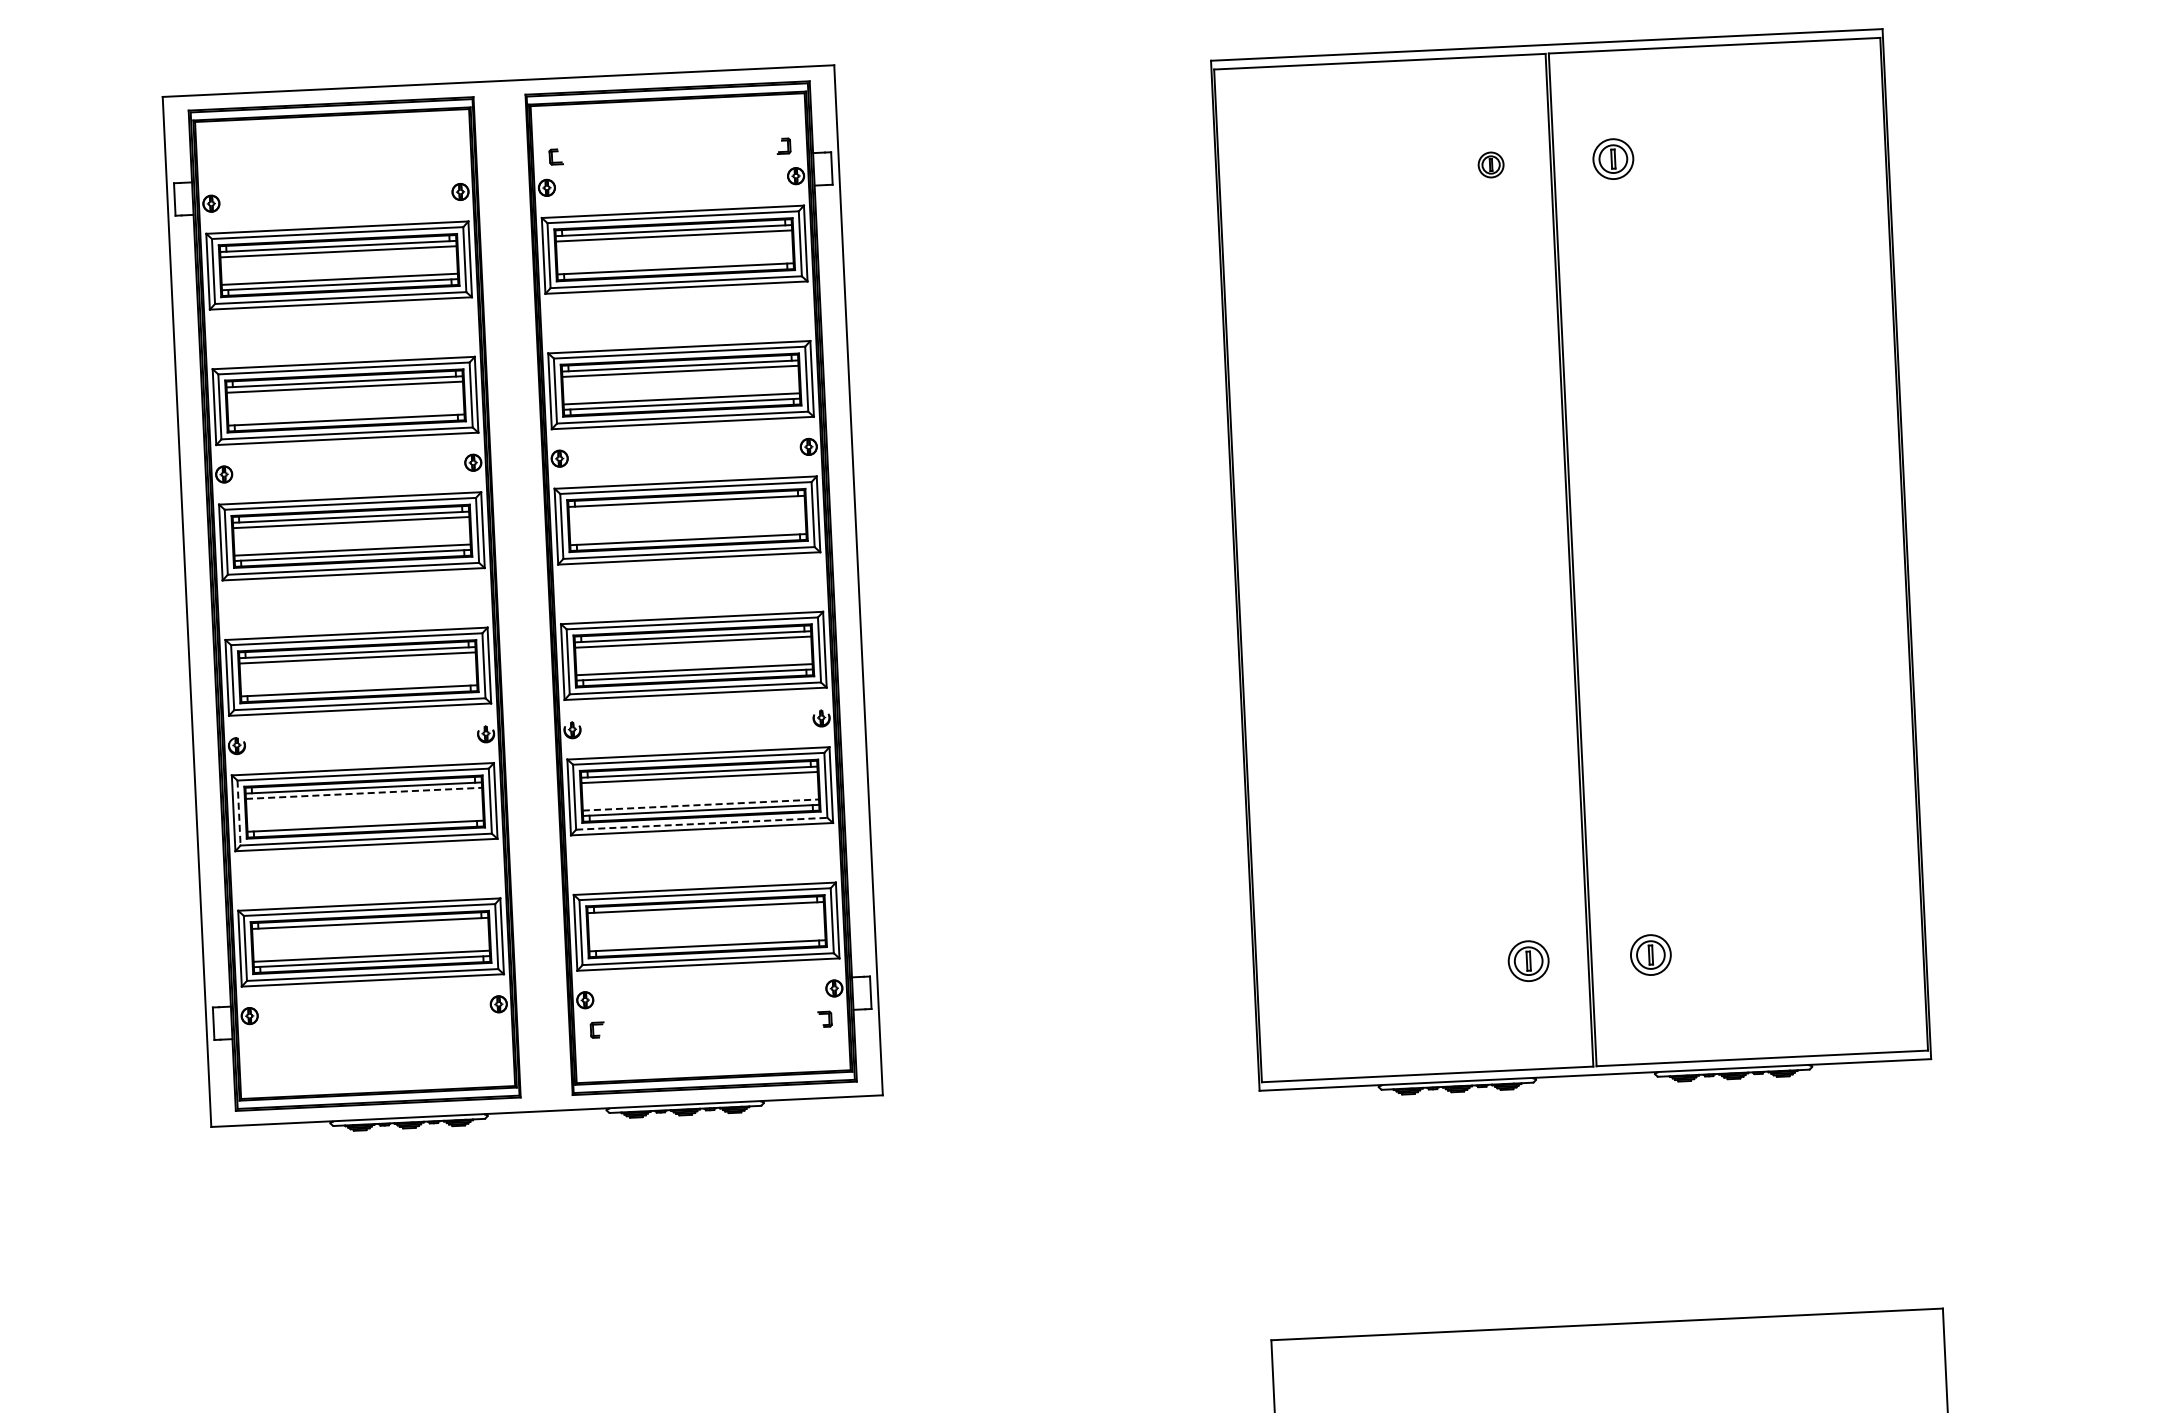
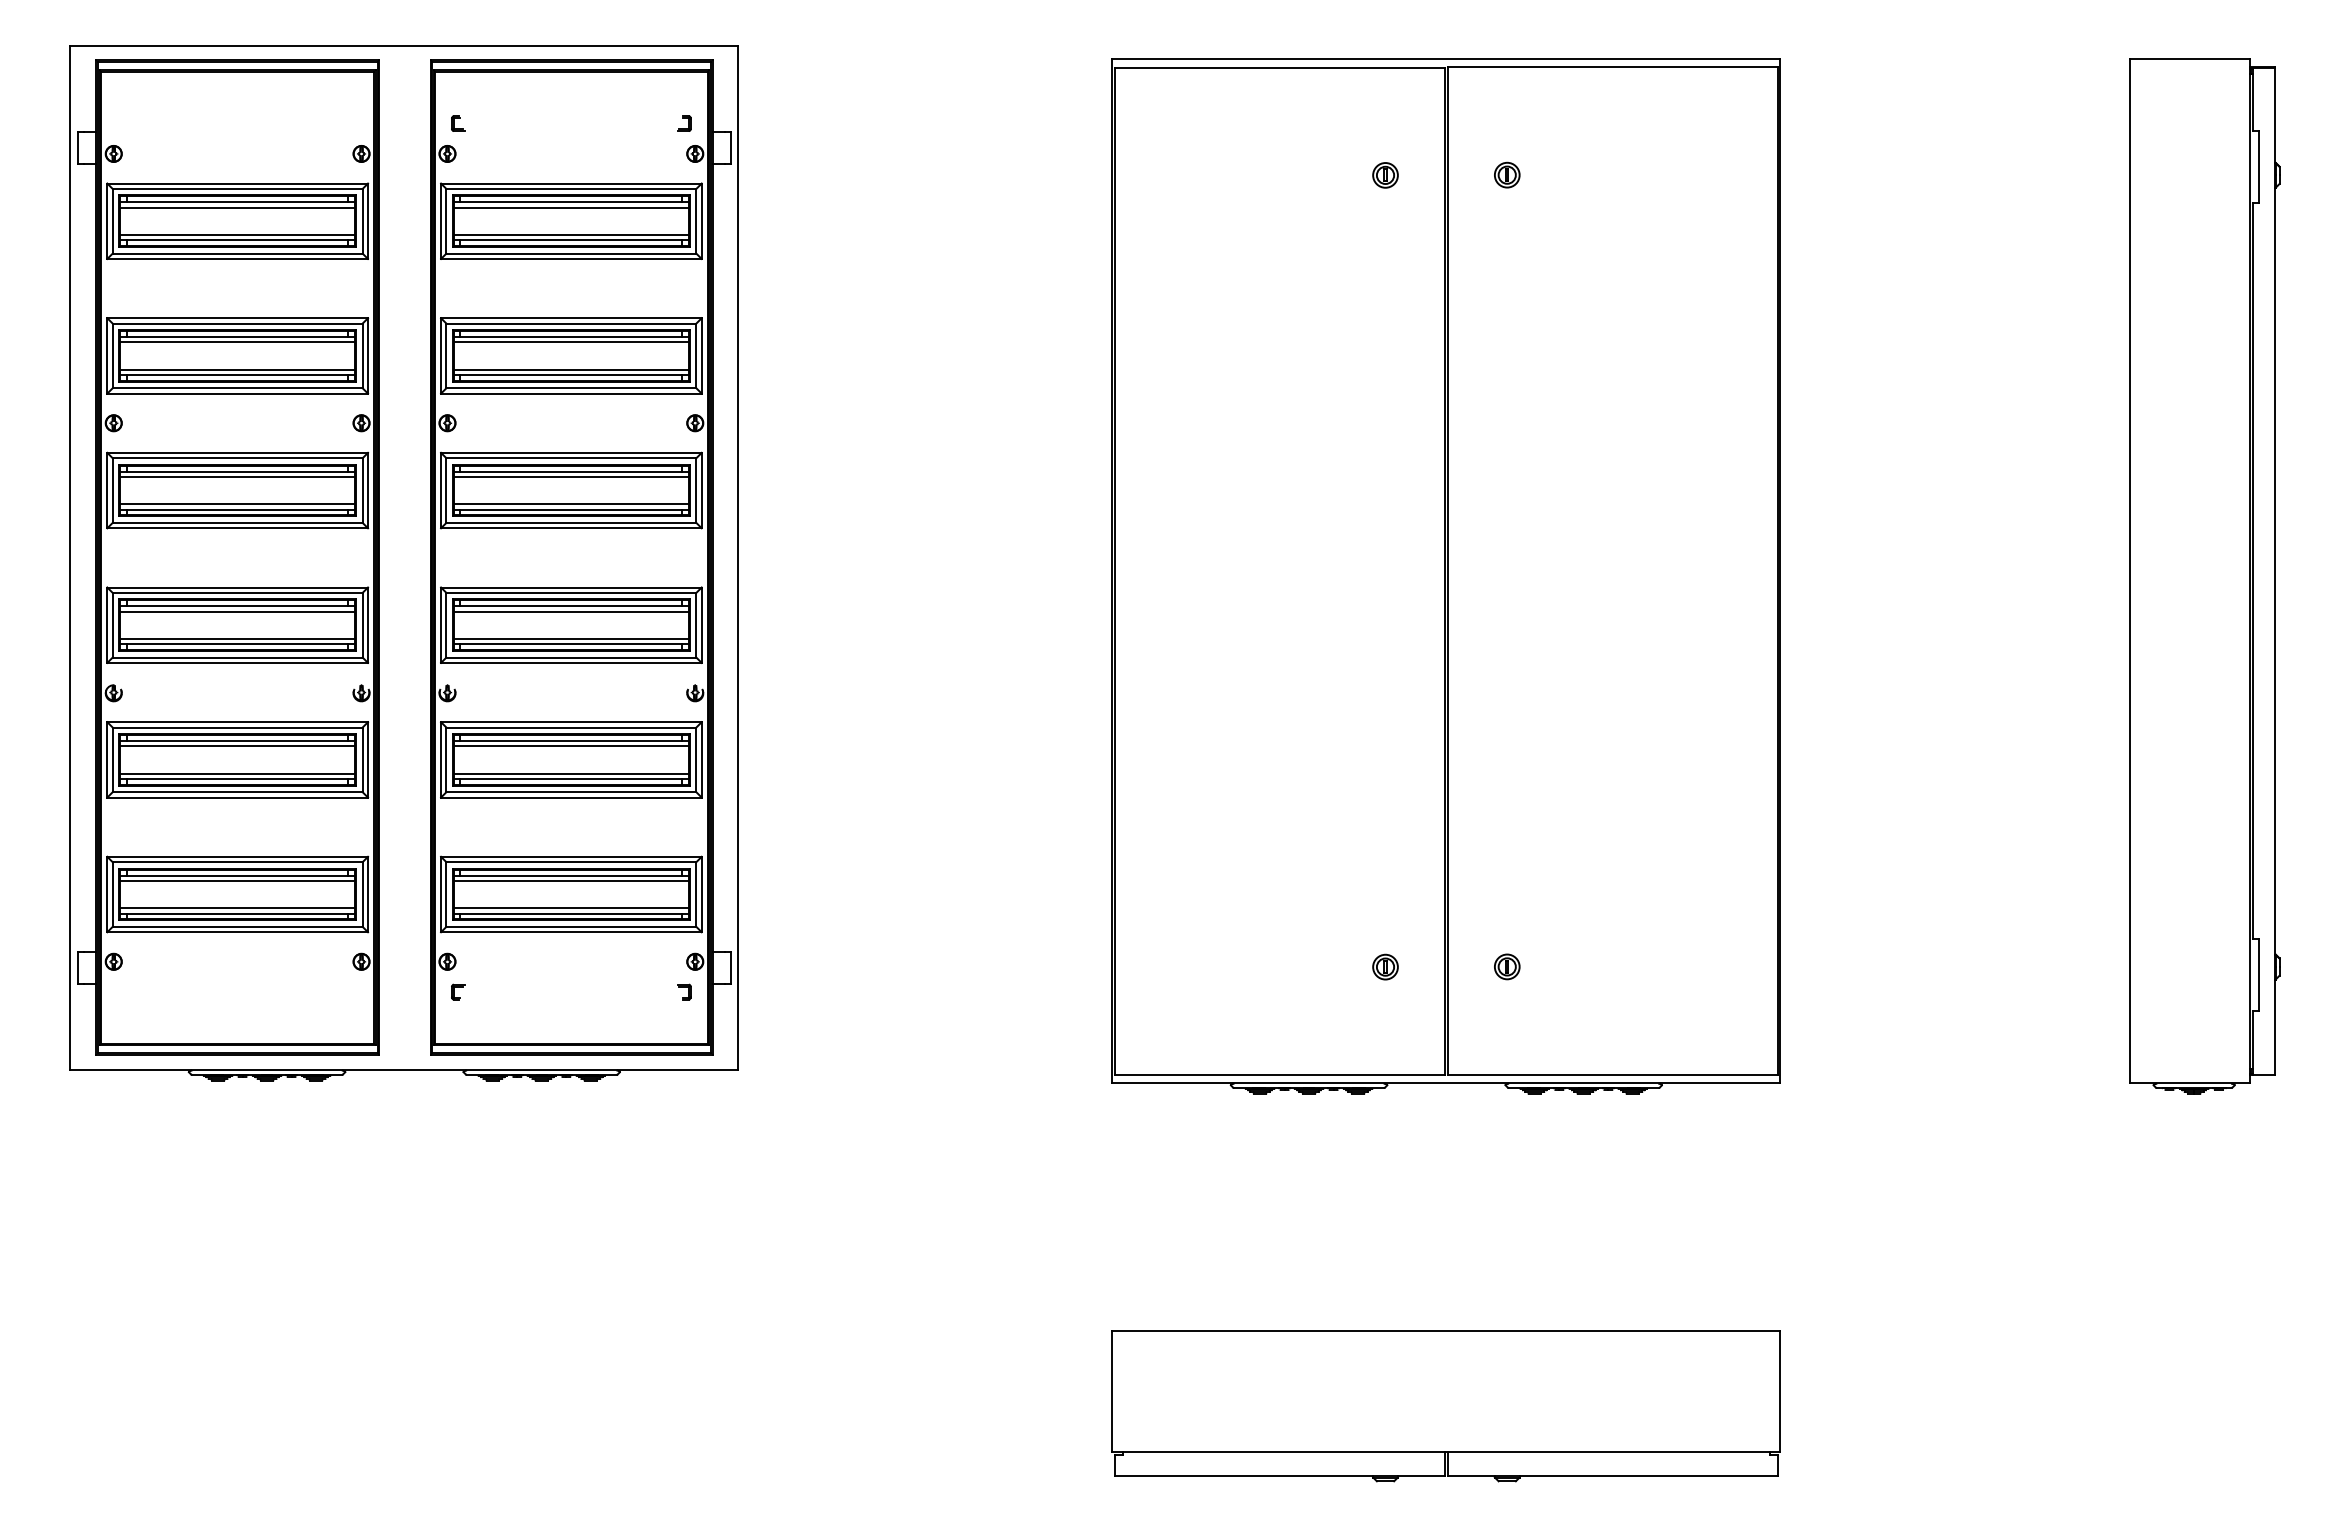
part: (1613, 158) -> (1507, 174), size x0.62
line: (674, 263) -> (570, 234), added
line: (346, 414) -> (237, 369), added
line: (685, 506) -> (570, 476), added
line: (687, 534) -> (570, 504), added
line: (358, 685) -> (237, 638), added
line: (364, 793) -> (238, 746), dashed -> solid
line: (700, 804) -> (571, 773), dashed -> solid
line: (238, 813) -> (112, 760), dashed -> solid
line: (365, 820) -> (237, 773), added
line: (701, 824) -> (571, 792), dashed -> solid
line: (705, 912) -> (570, 880), added
line: (370, 928) -> (237, 880), added
line: (706, 940) -> (570, 908), added
part: (1651, 954) -> (1507, 966), size x0.62
part: (1528, 960) -> (1385, 966), size x0.62

